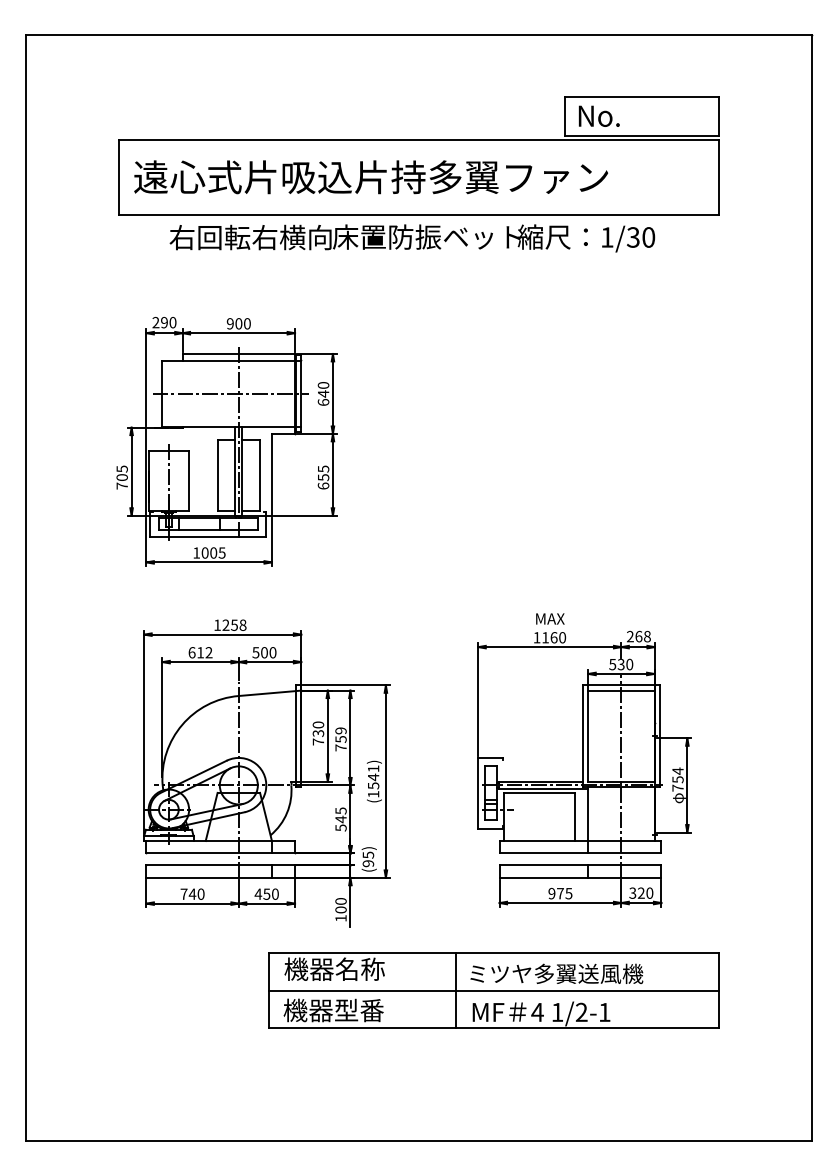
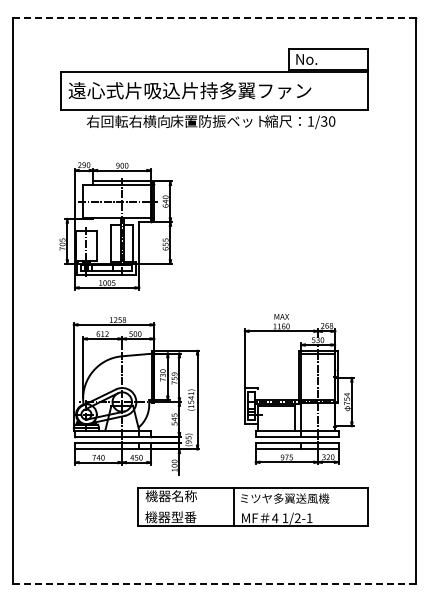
line: (419, 36) -> (214, 18), solid -> dashed
line: (493, 991) -> (252, 507), removed
line: (419, 1139) -> (214, 583), solid -> dashed

